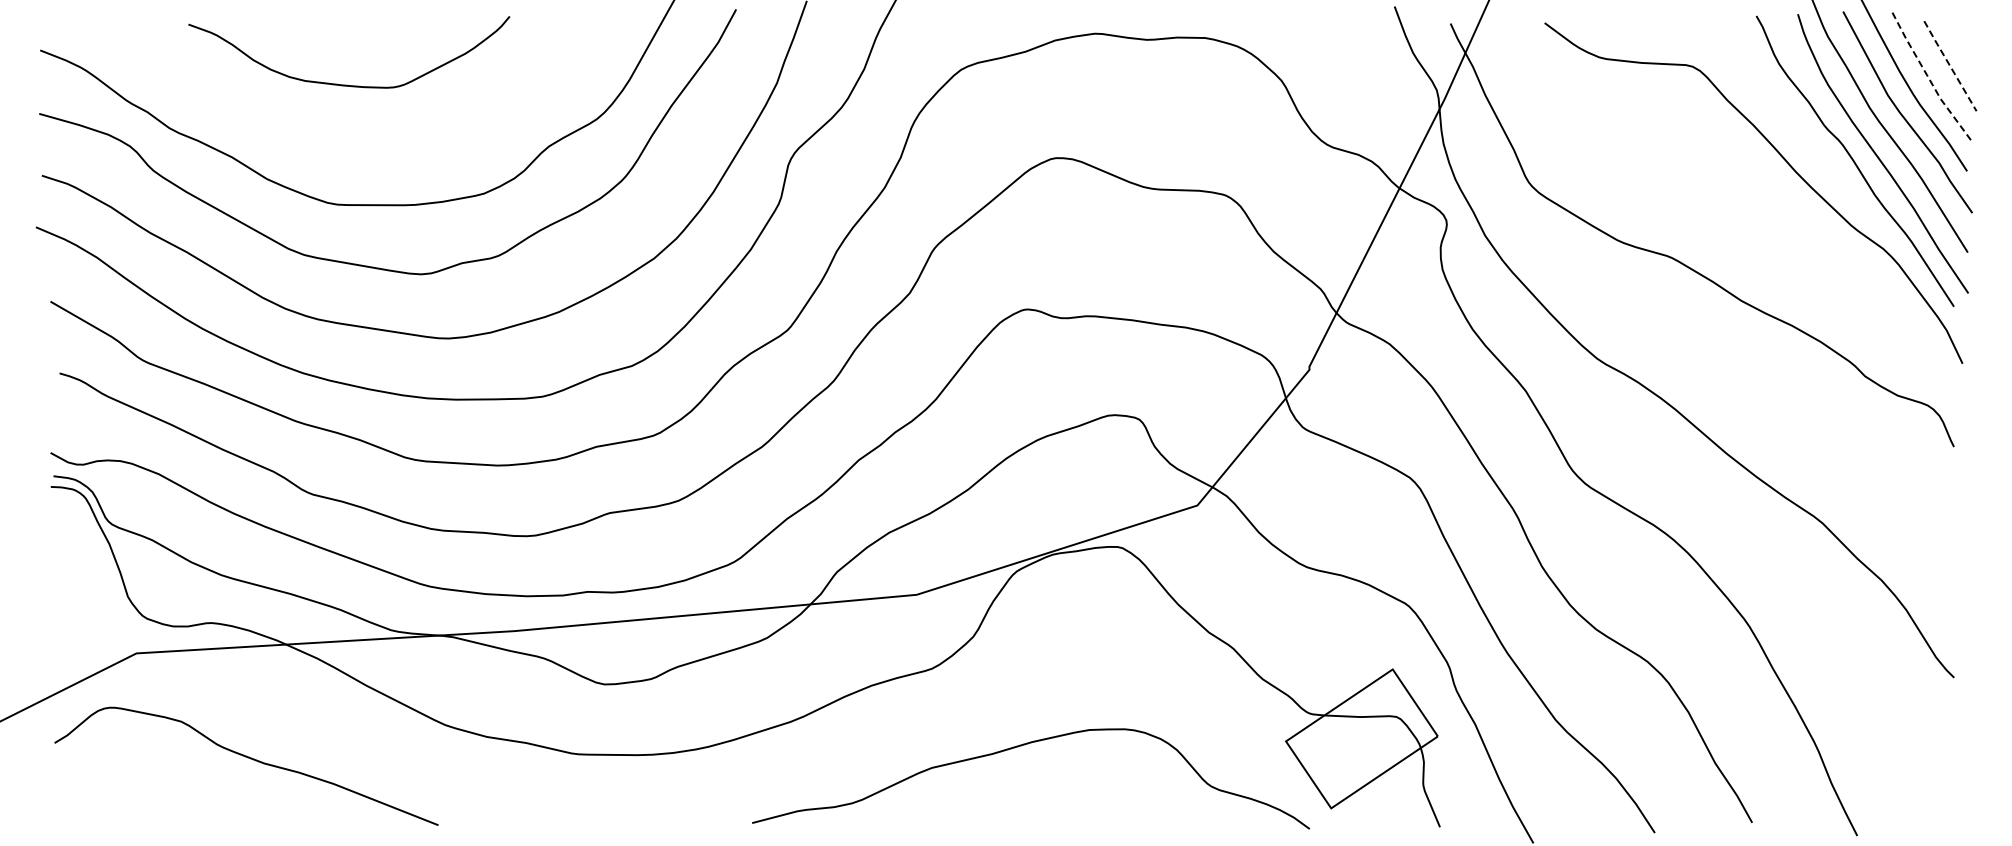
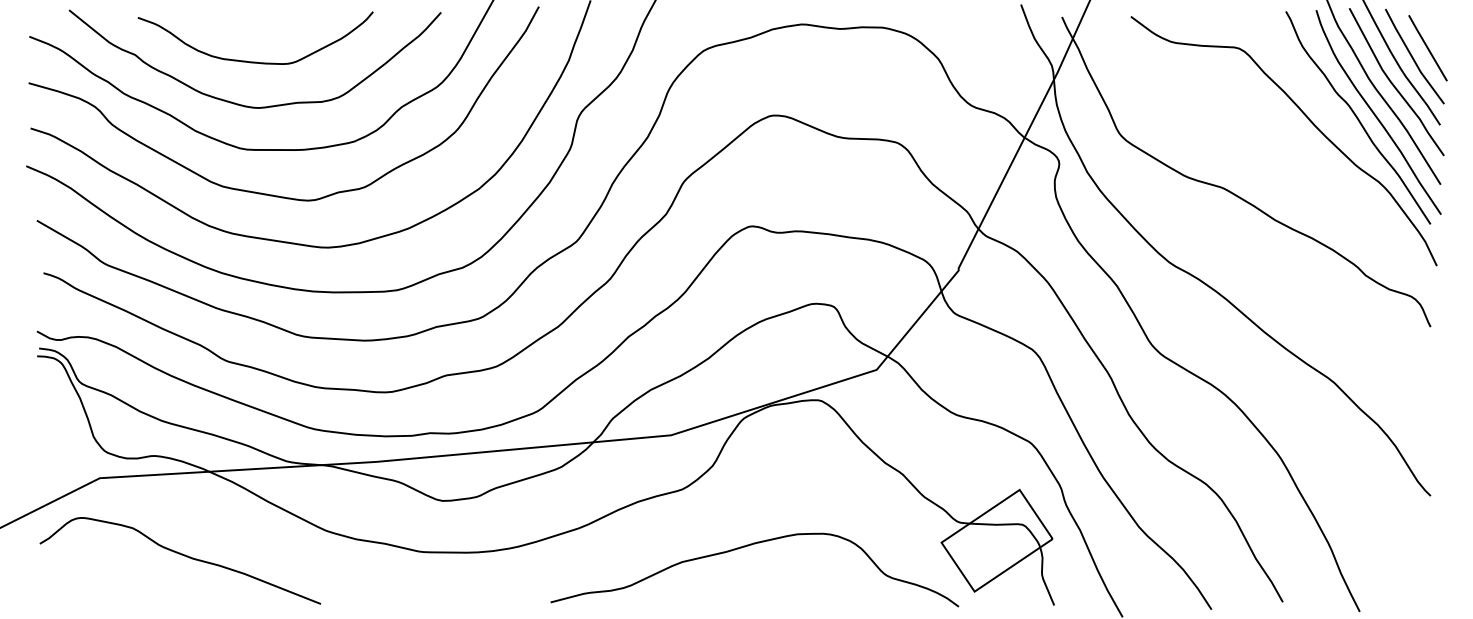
line: (1950, 65) -> (1428, 47), dashed -> solid
line: (1929, 79) -> (1412, 57), dashed -> solid
curve: (331, 143) -> (242, 104), added

